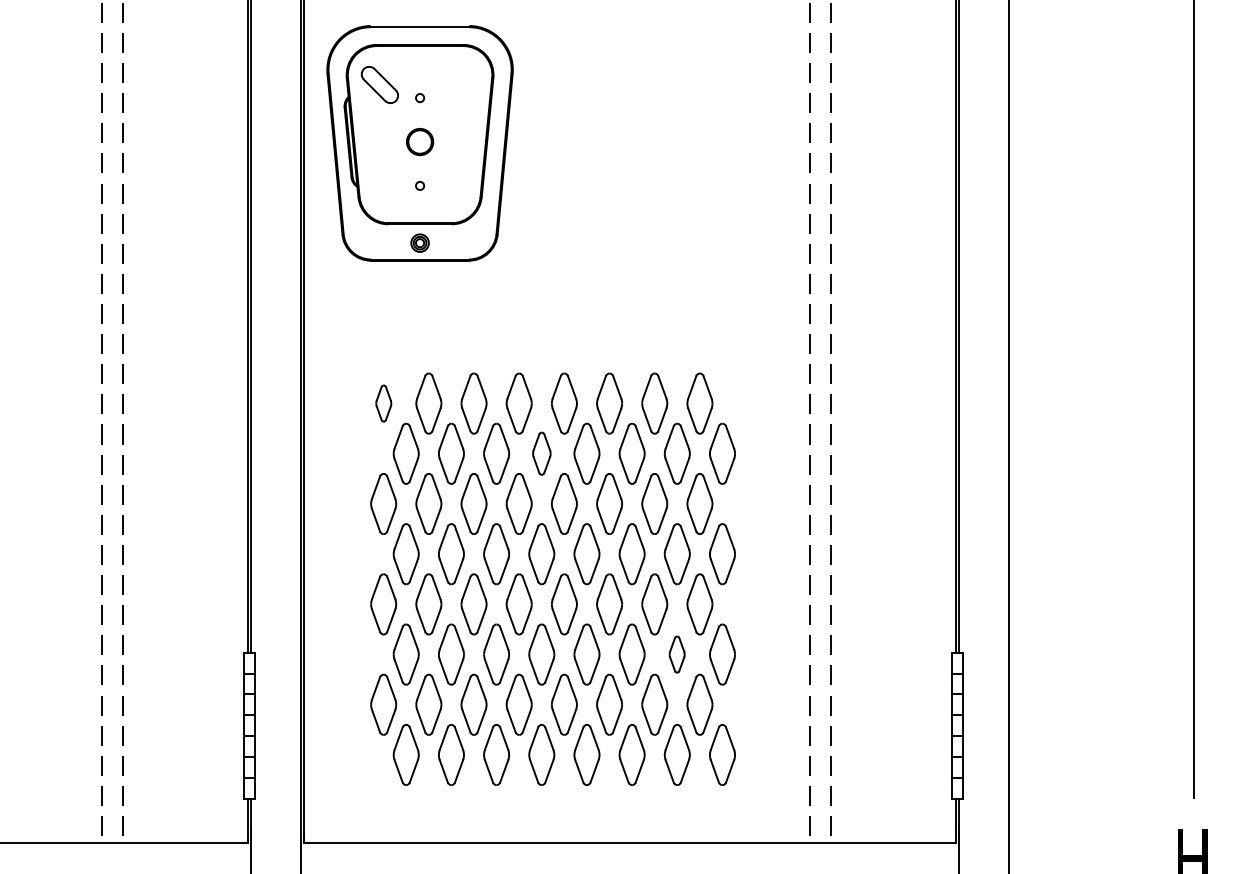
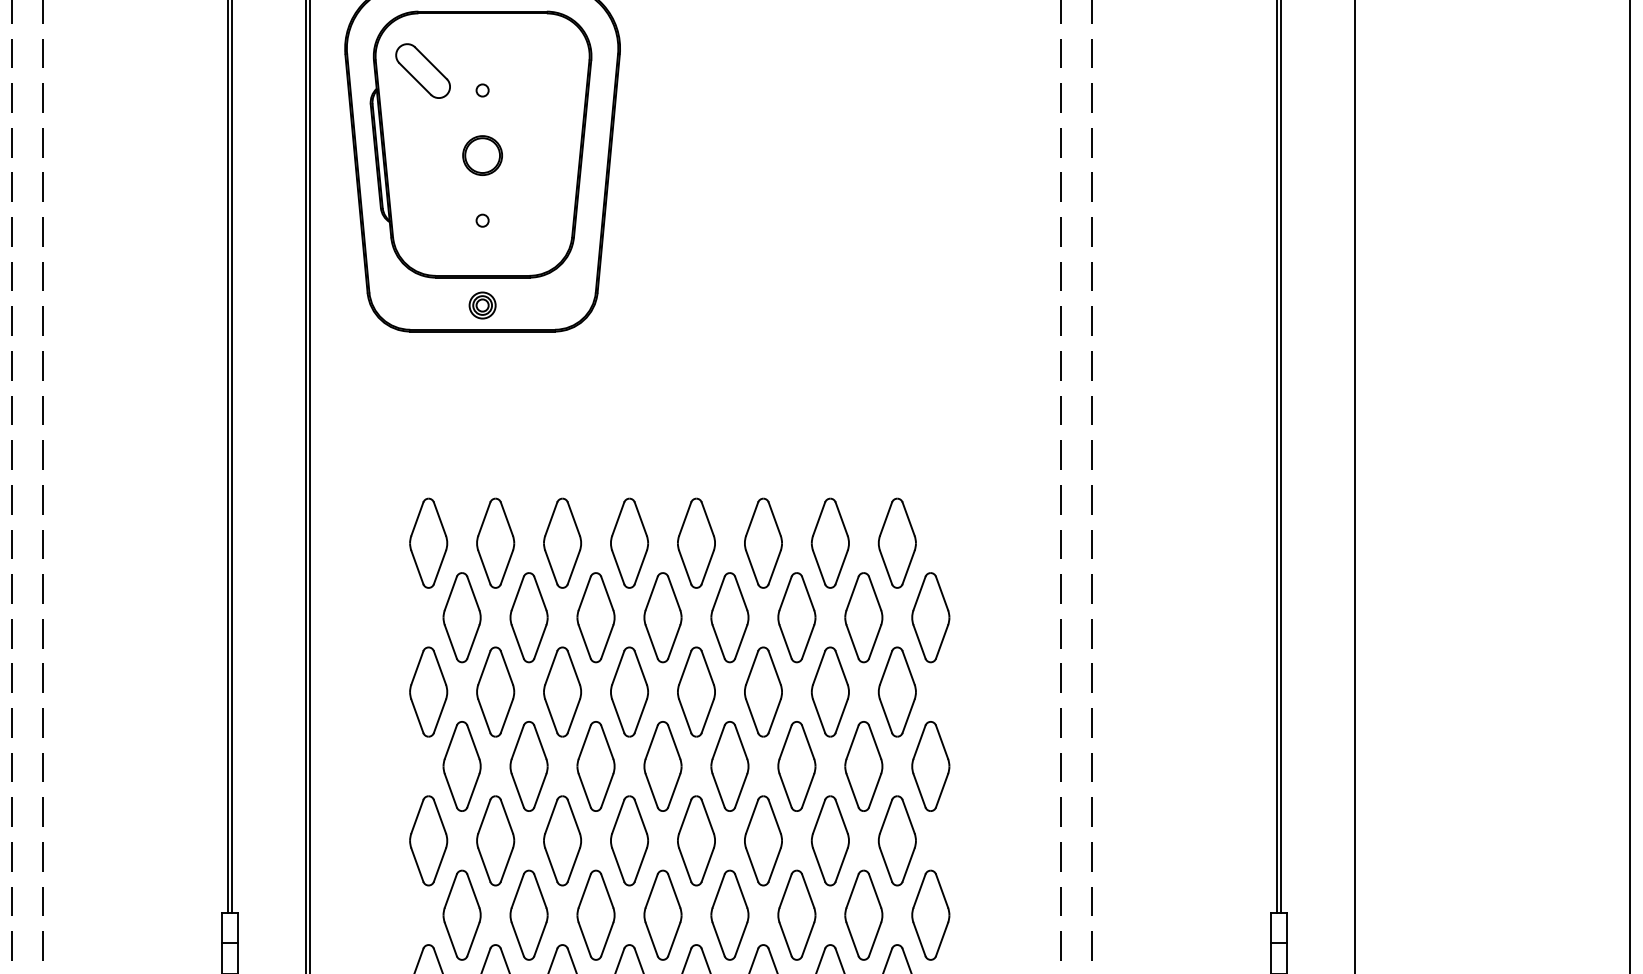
part: (383, 403) -> (428, 543), size x1.67
part: (541, 453) -> (662, 617), size x1.43
part: (676, 654) -> (862, 915), size x1.67

